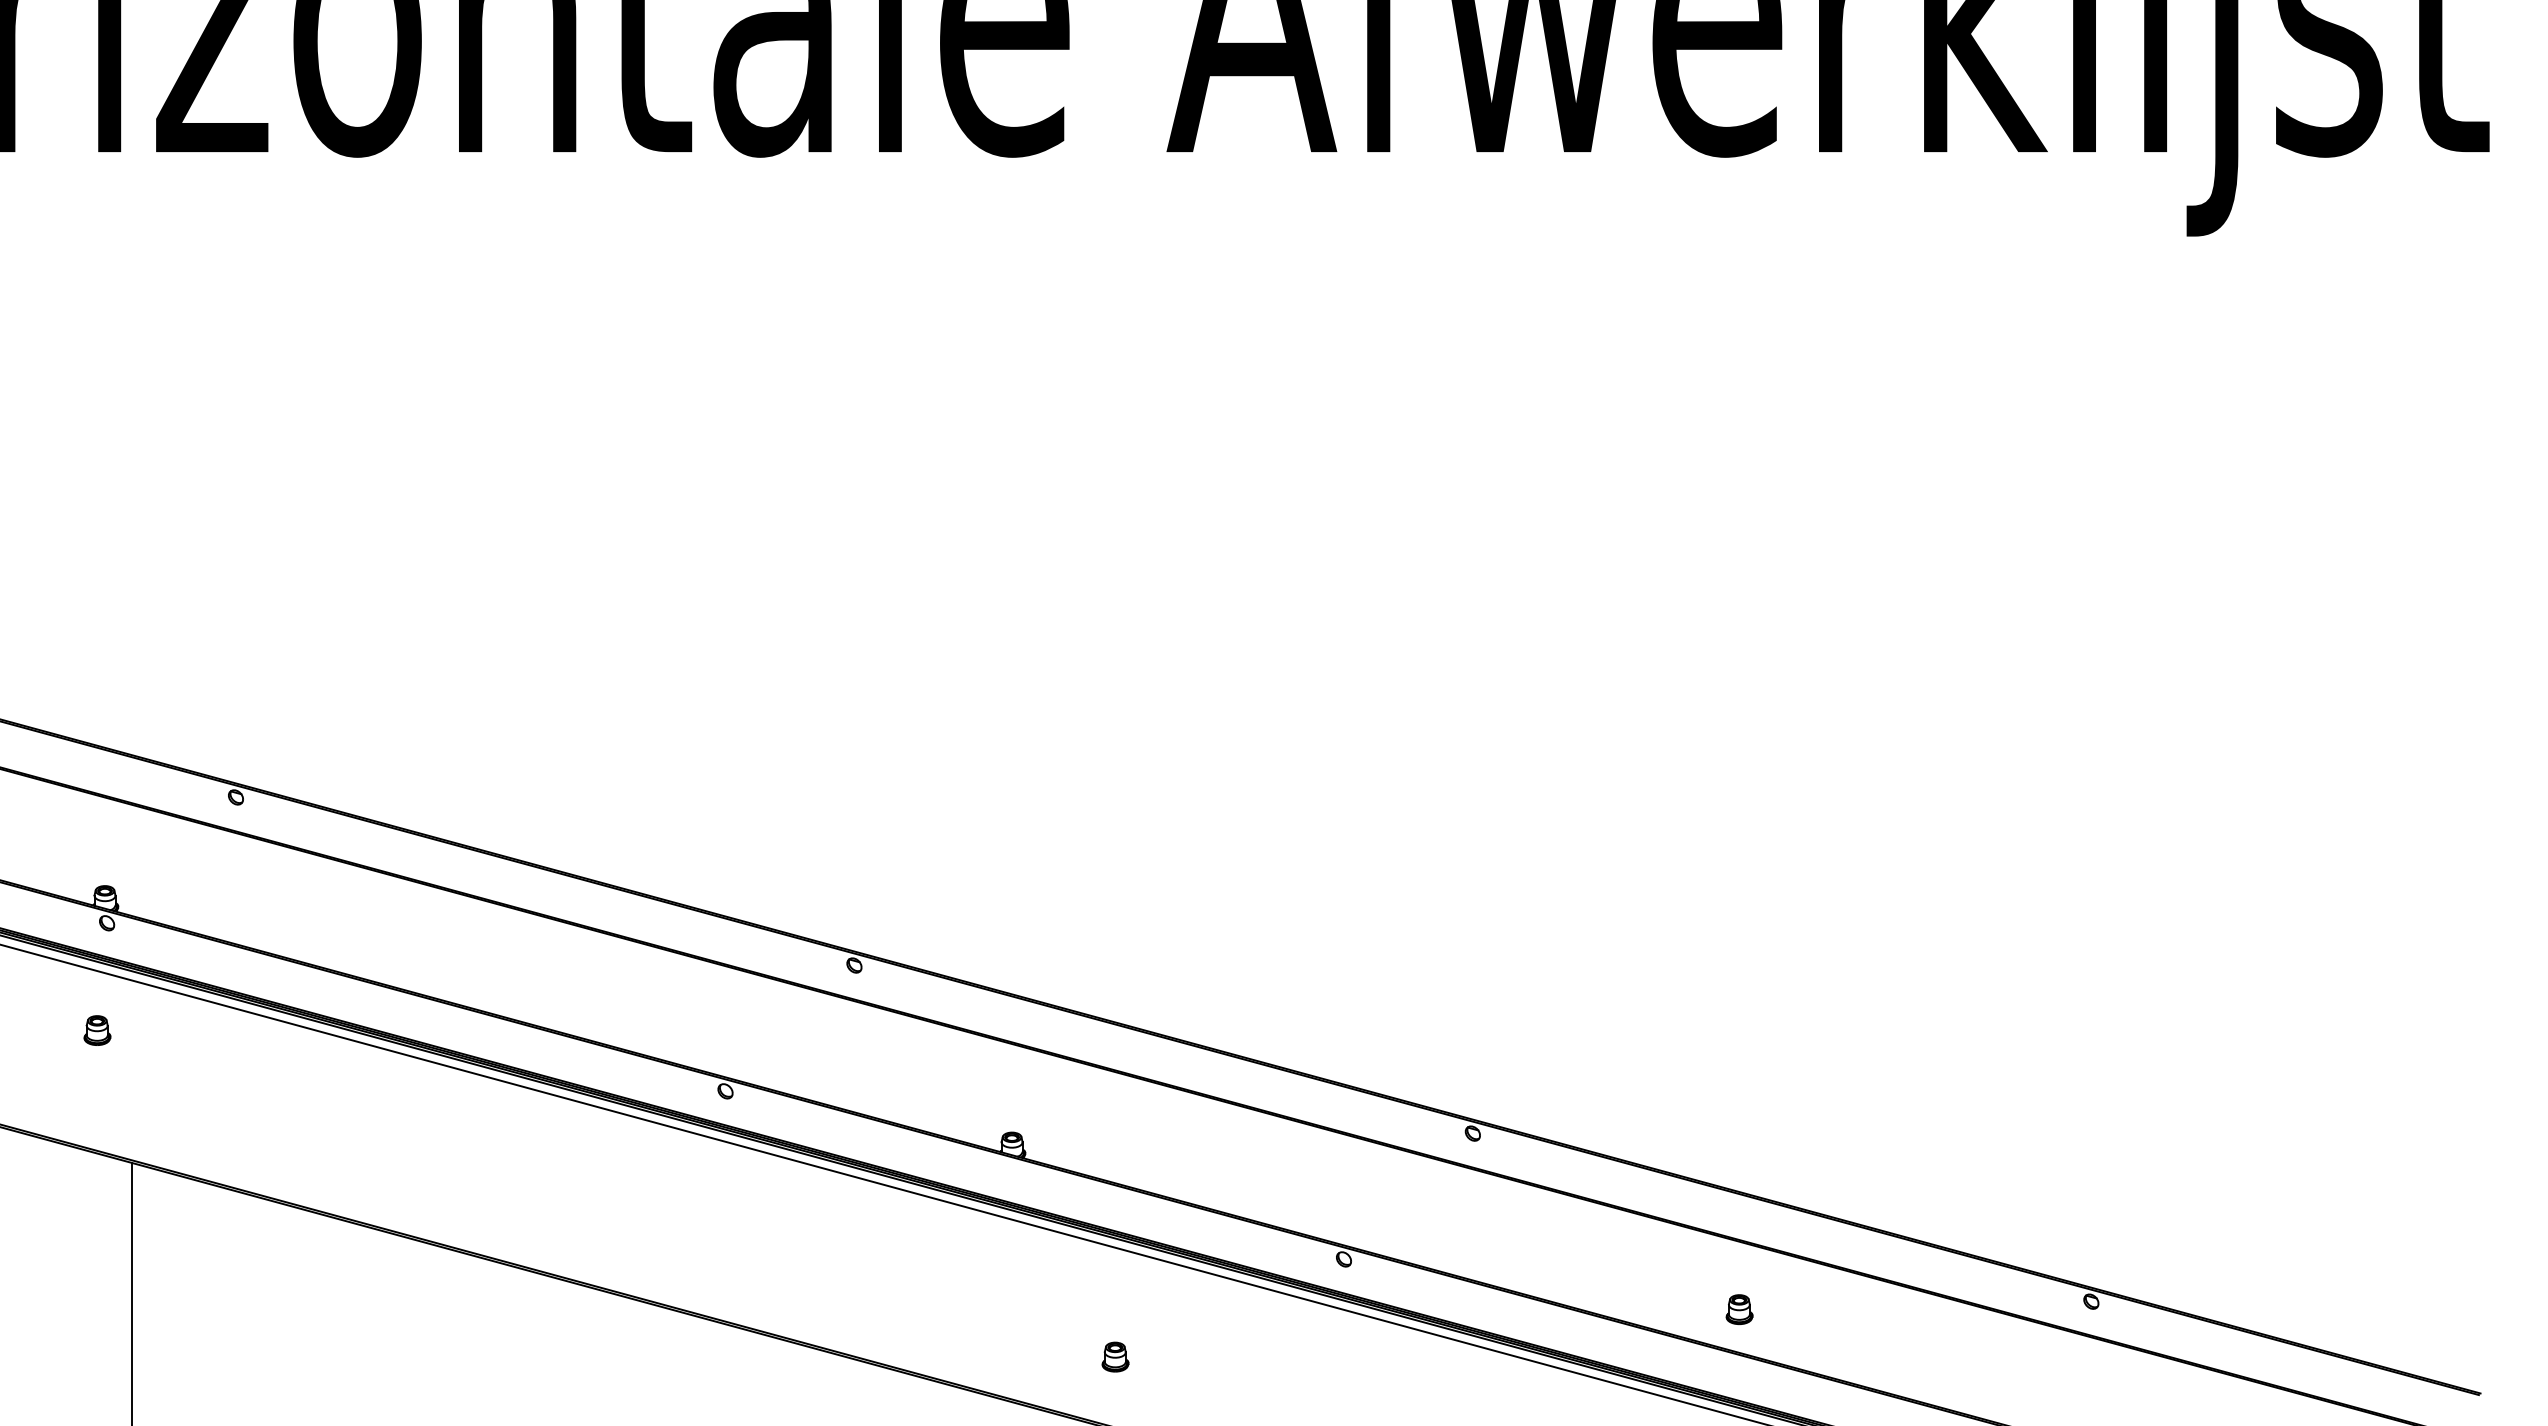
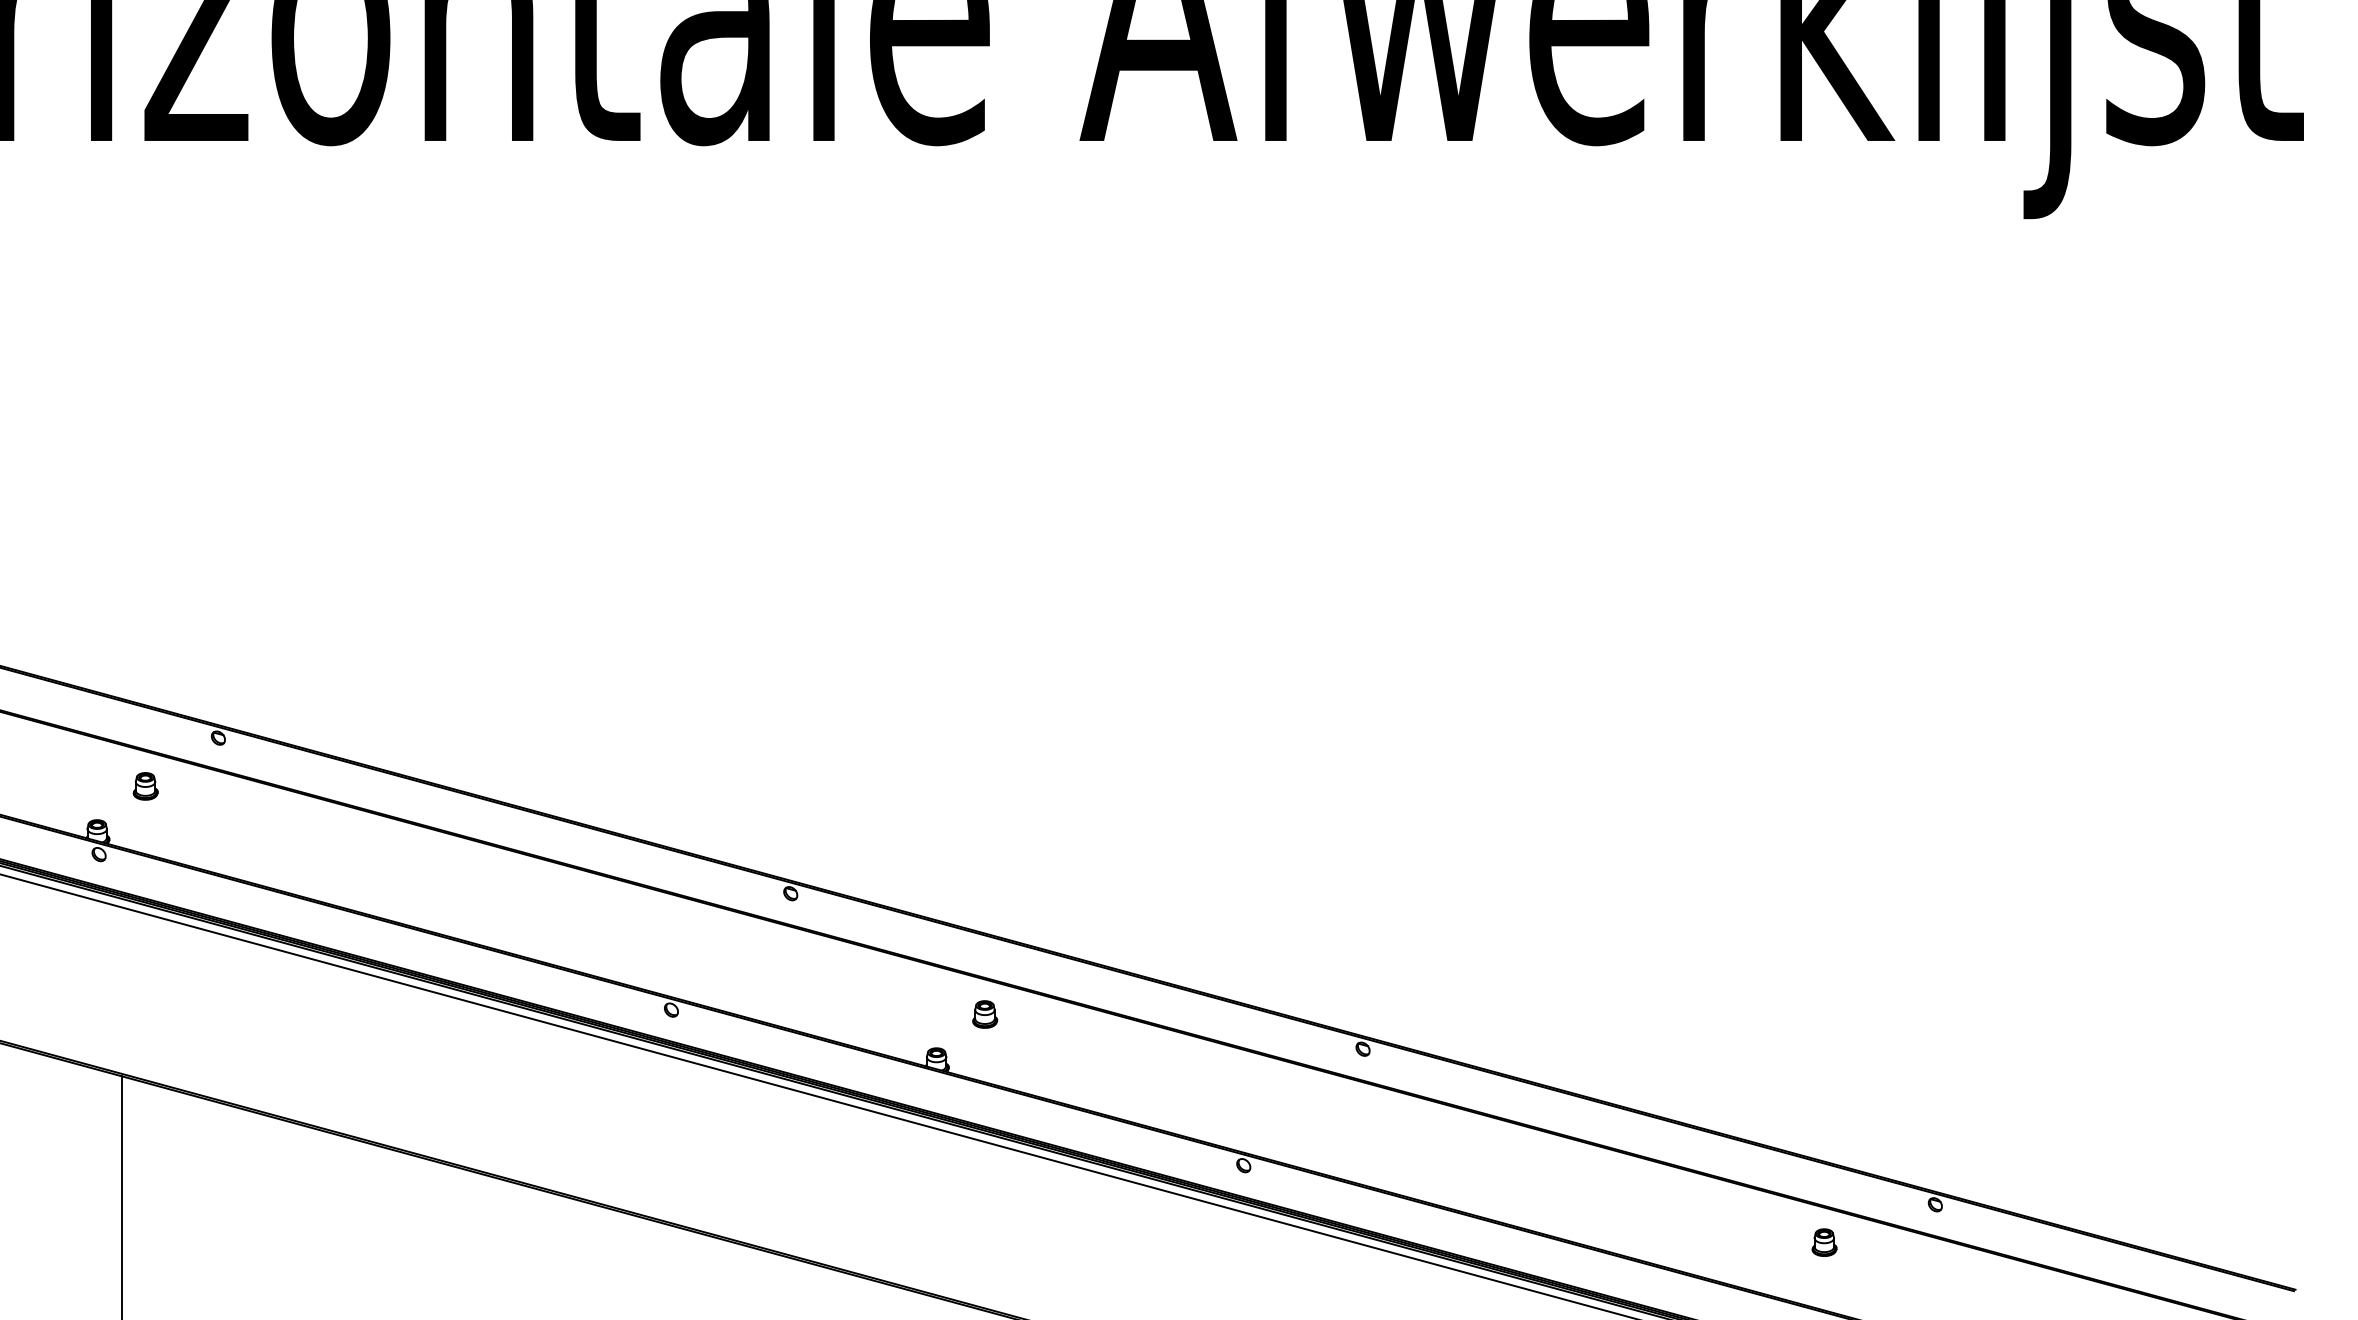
part: (97, 1030) -> (145, 786), moved
part: (1739, 1309) -> (1824, 1242), moved
part: (1115, 1356) -> (985, 1013), moved

